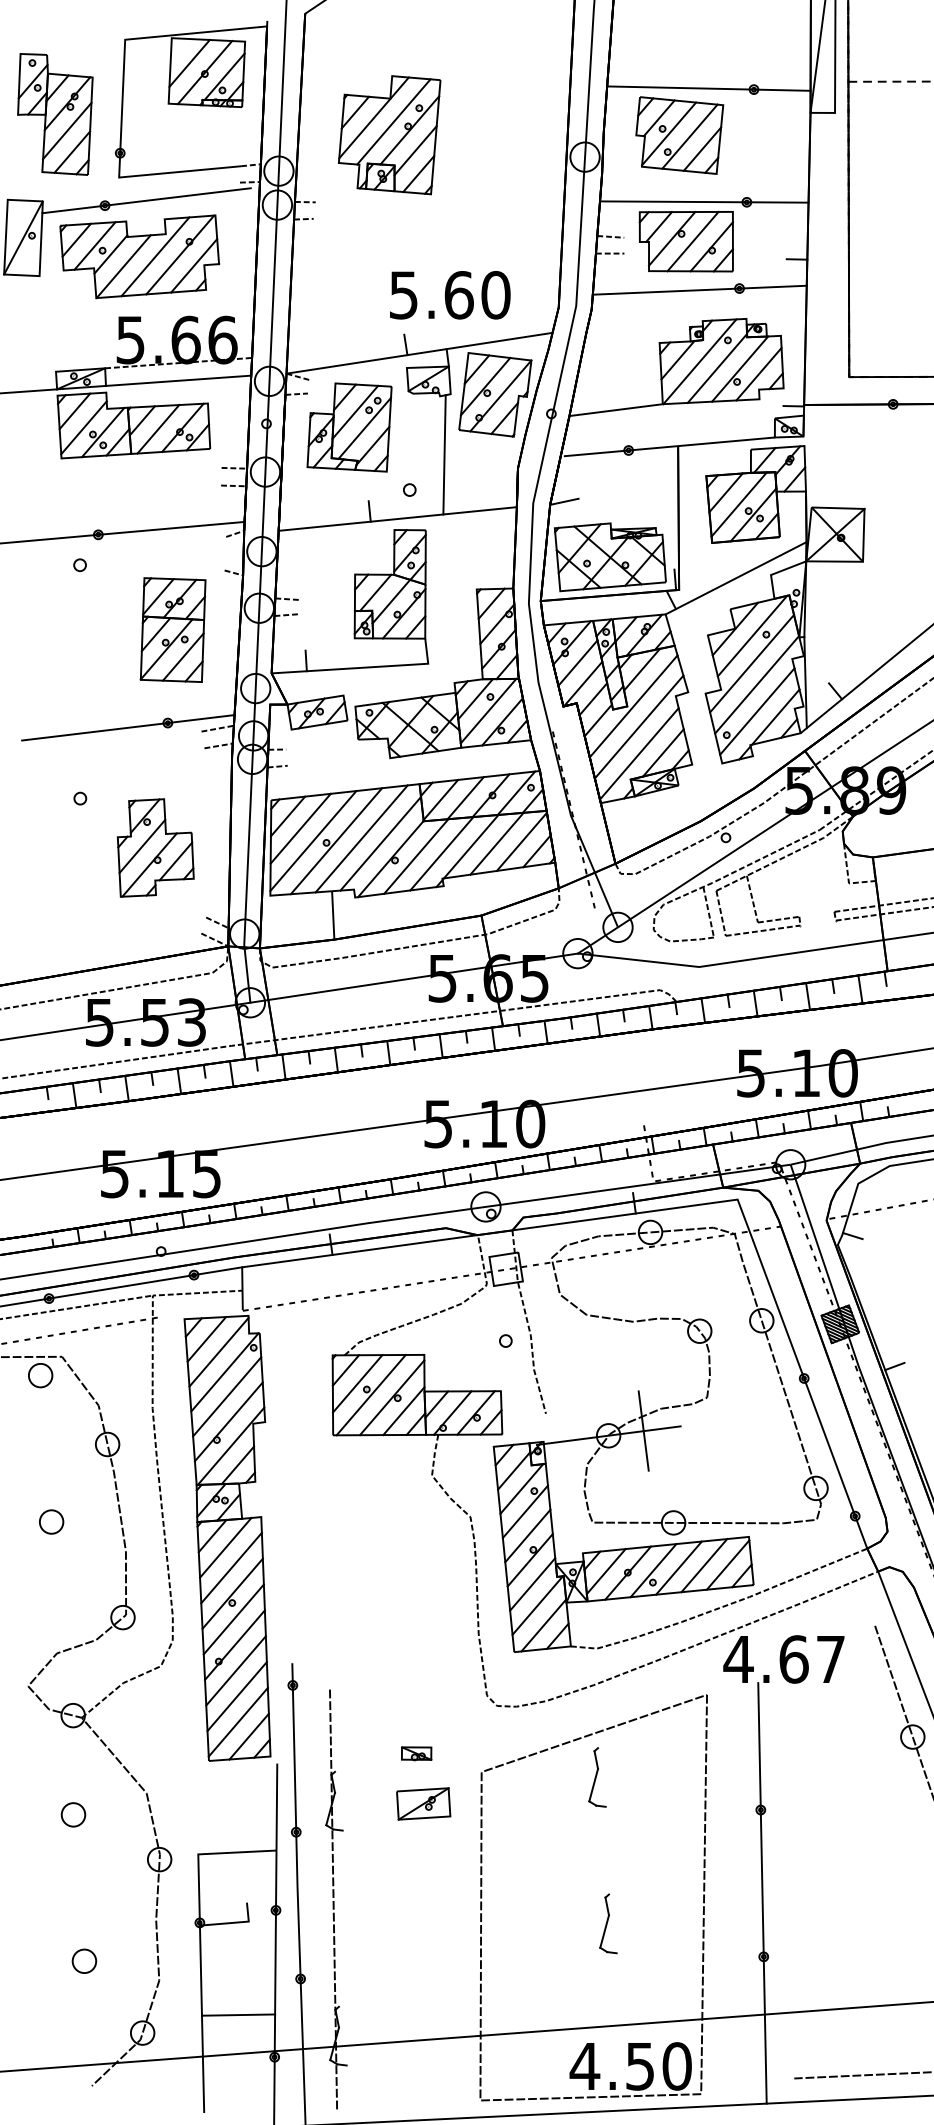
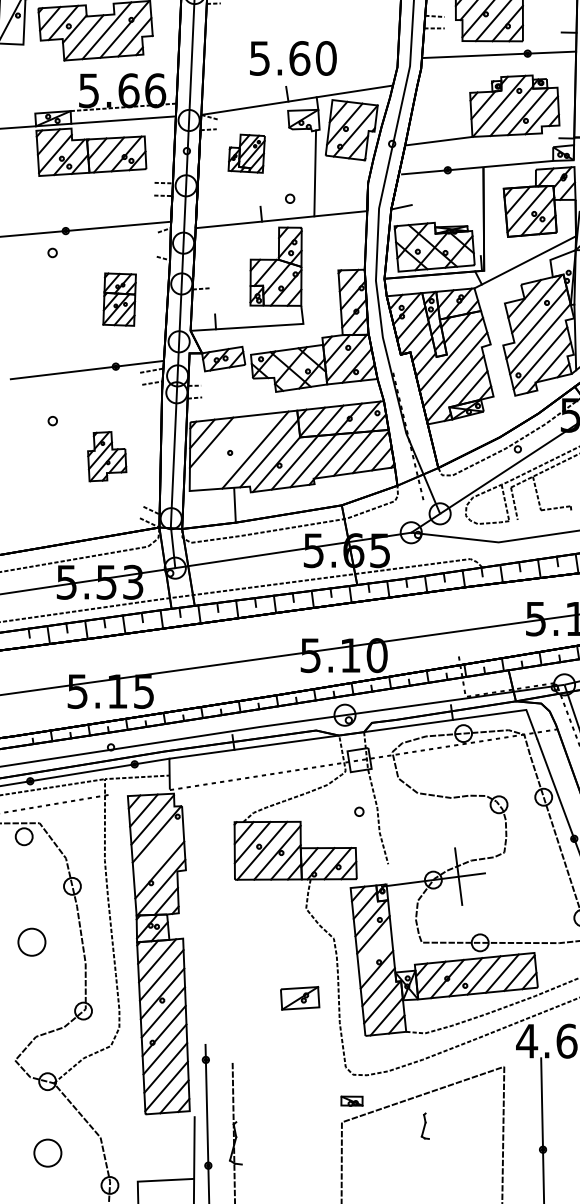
text: (450, 295) -> (293, 58), moved
part: (349, 427) -> (246, 153), size x0.6
line: (287, 599) -> (202, 277), removed
part: (172, 629) -> (119, 299), size x0.7
line: (313, 840) -> (220, 451), removed
line: (336, 841) -> (237, 451), removed
part: (155, 847) -> (106, 456), size x0.7
line: (762, 930) -> (544, 516), removed
line: (227, 1396) -> (158, 851), removed
part: (51, 1521) -> (32, 941), size x1.6
line: (527, 1535) -> (374, 951), removed
part: (416, 1753) -> (351, 1101), moved
part: (597, 1777) -> (425, 1126), size x0.6
part: (423, 1803) -> (300, 998), moved
part: (73, 1814) -> (47, 1152), size x1.6

